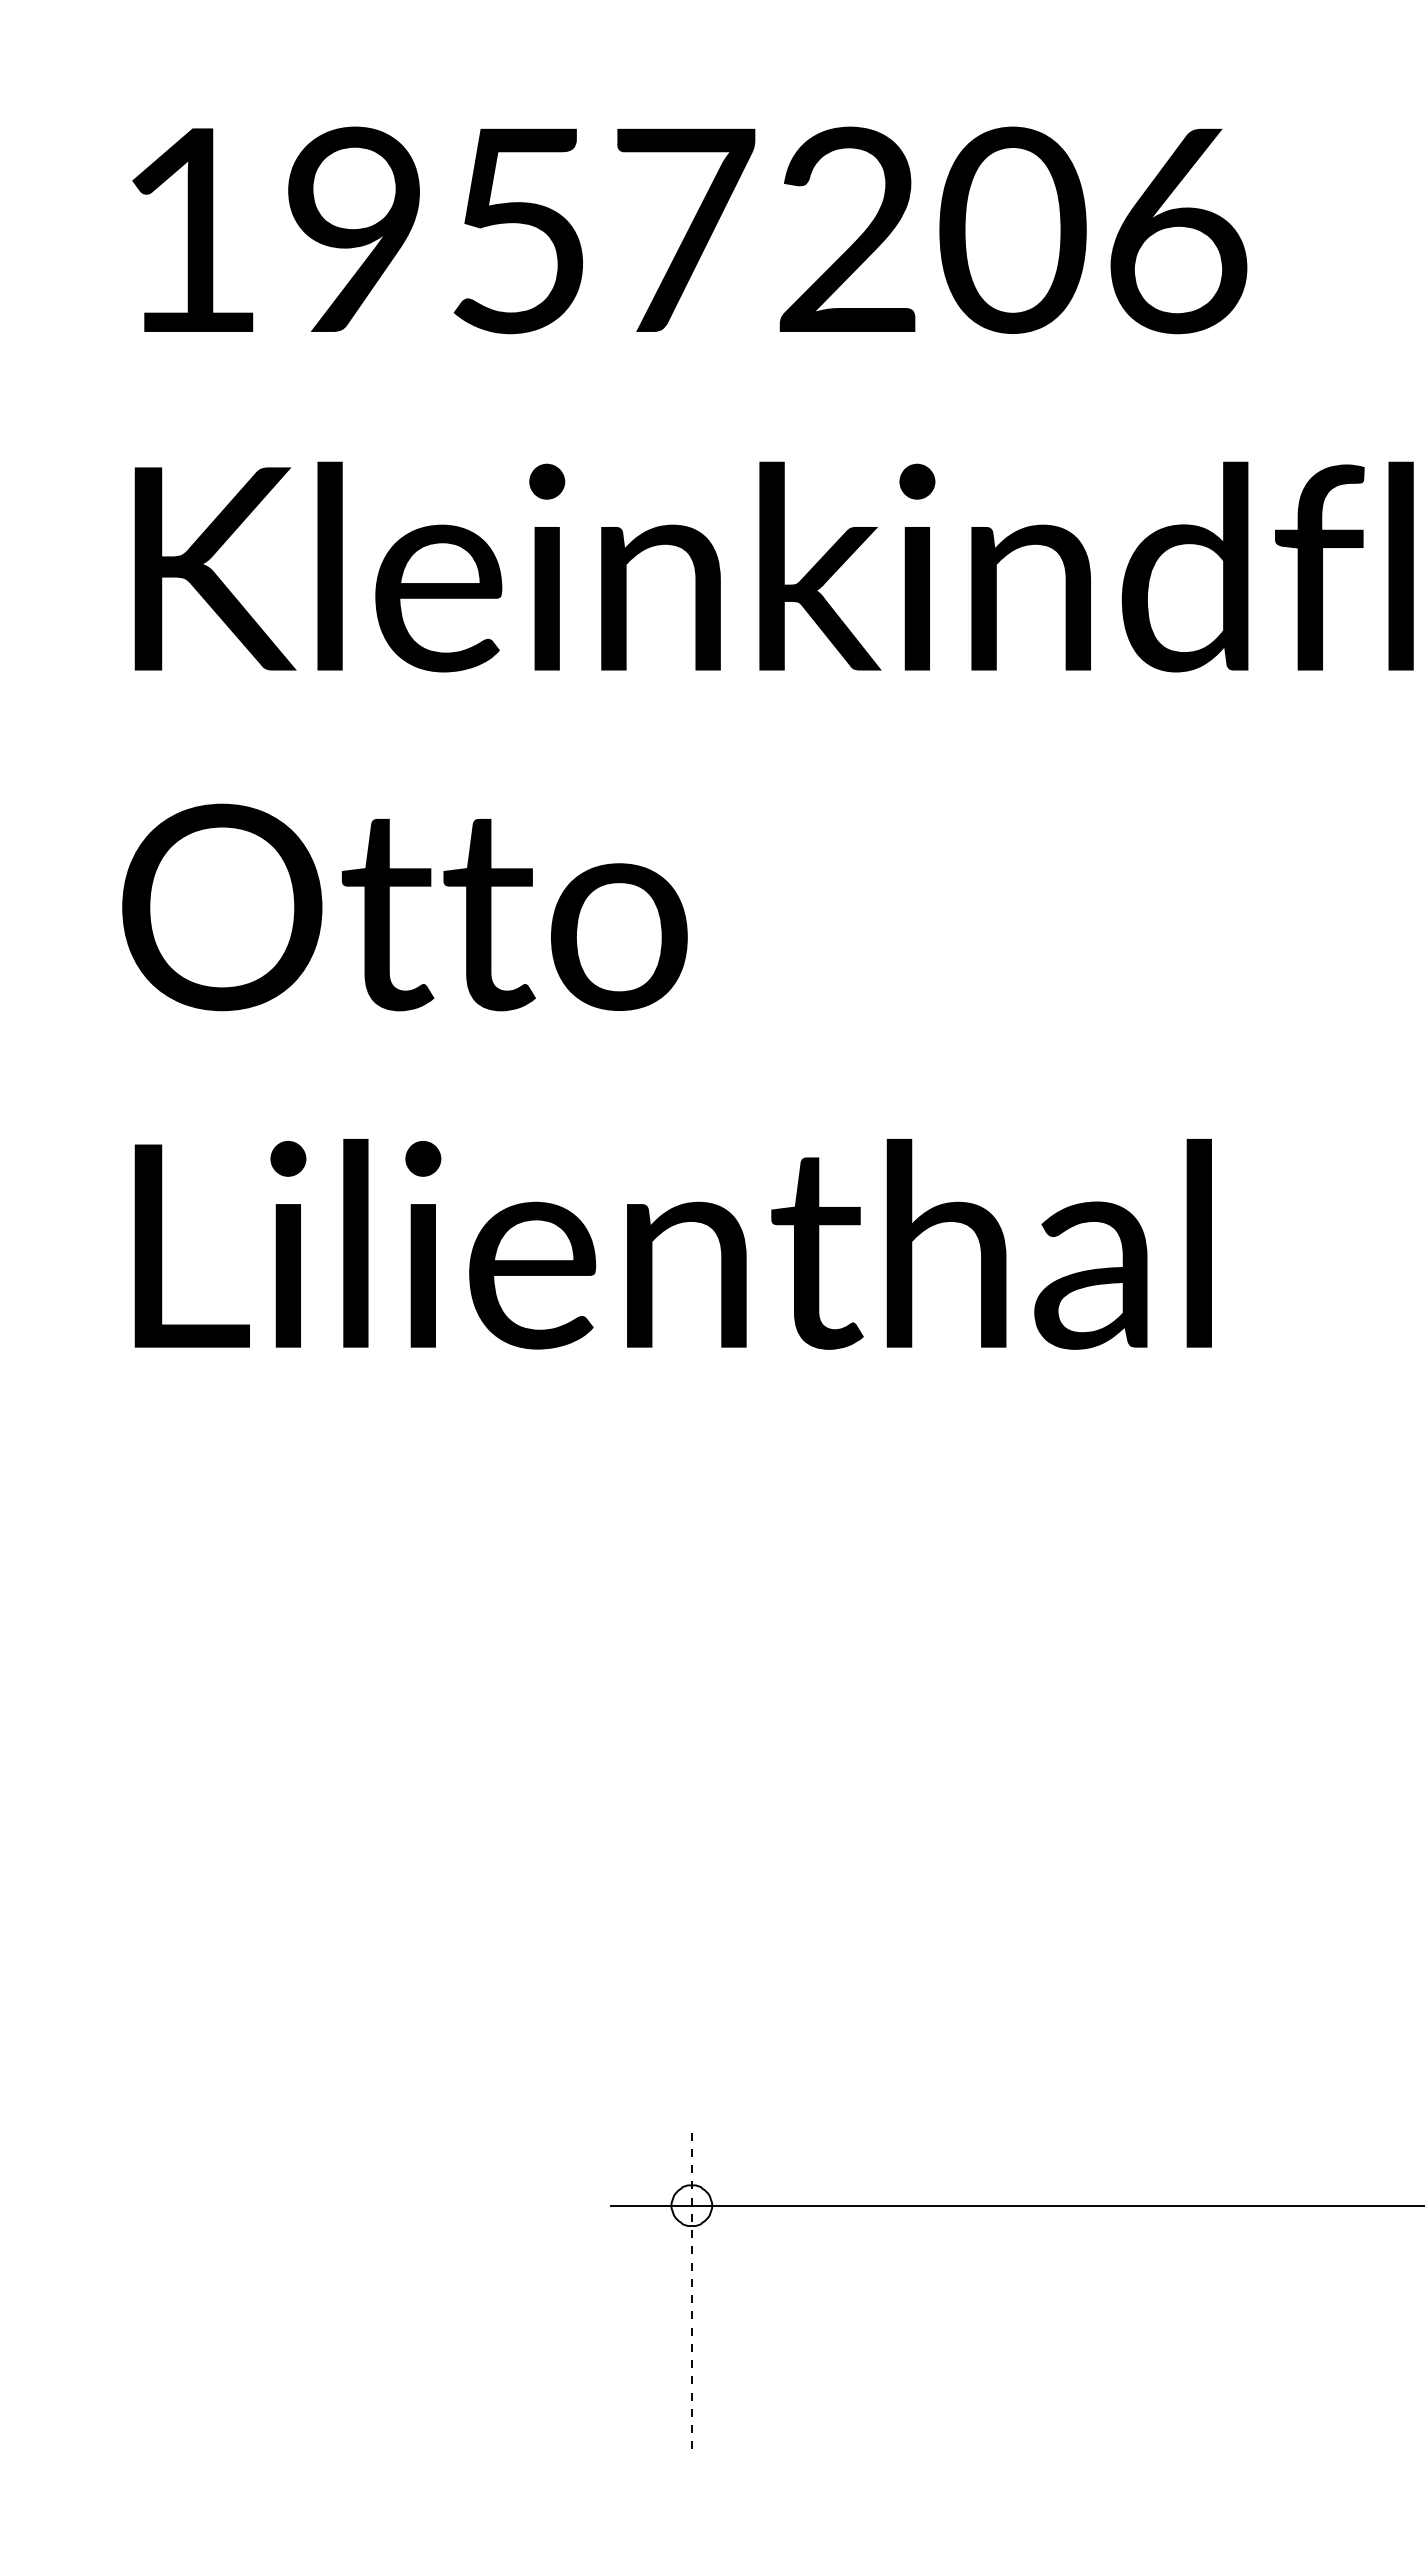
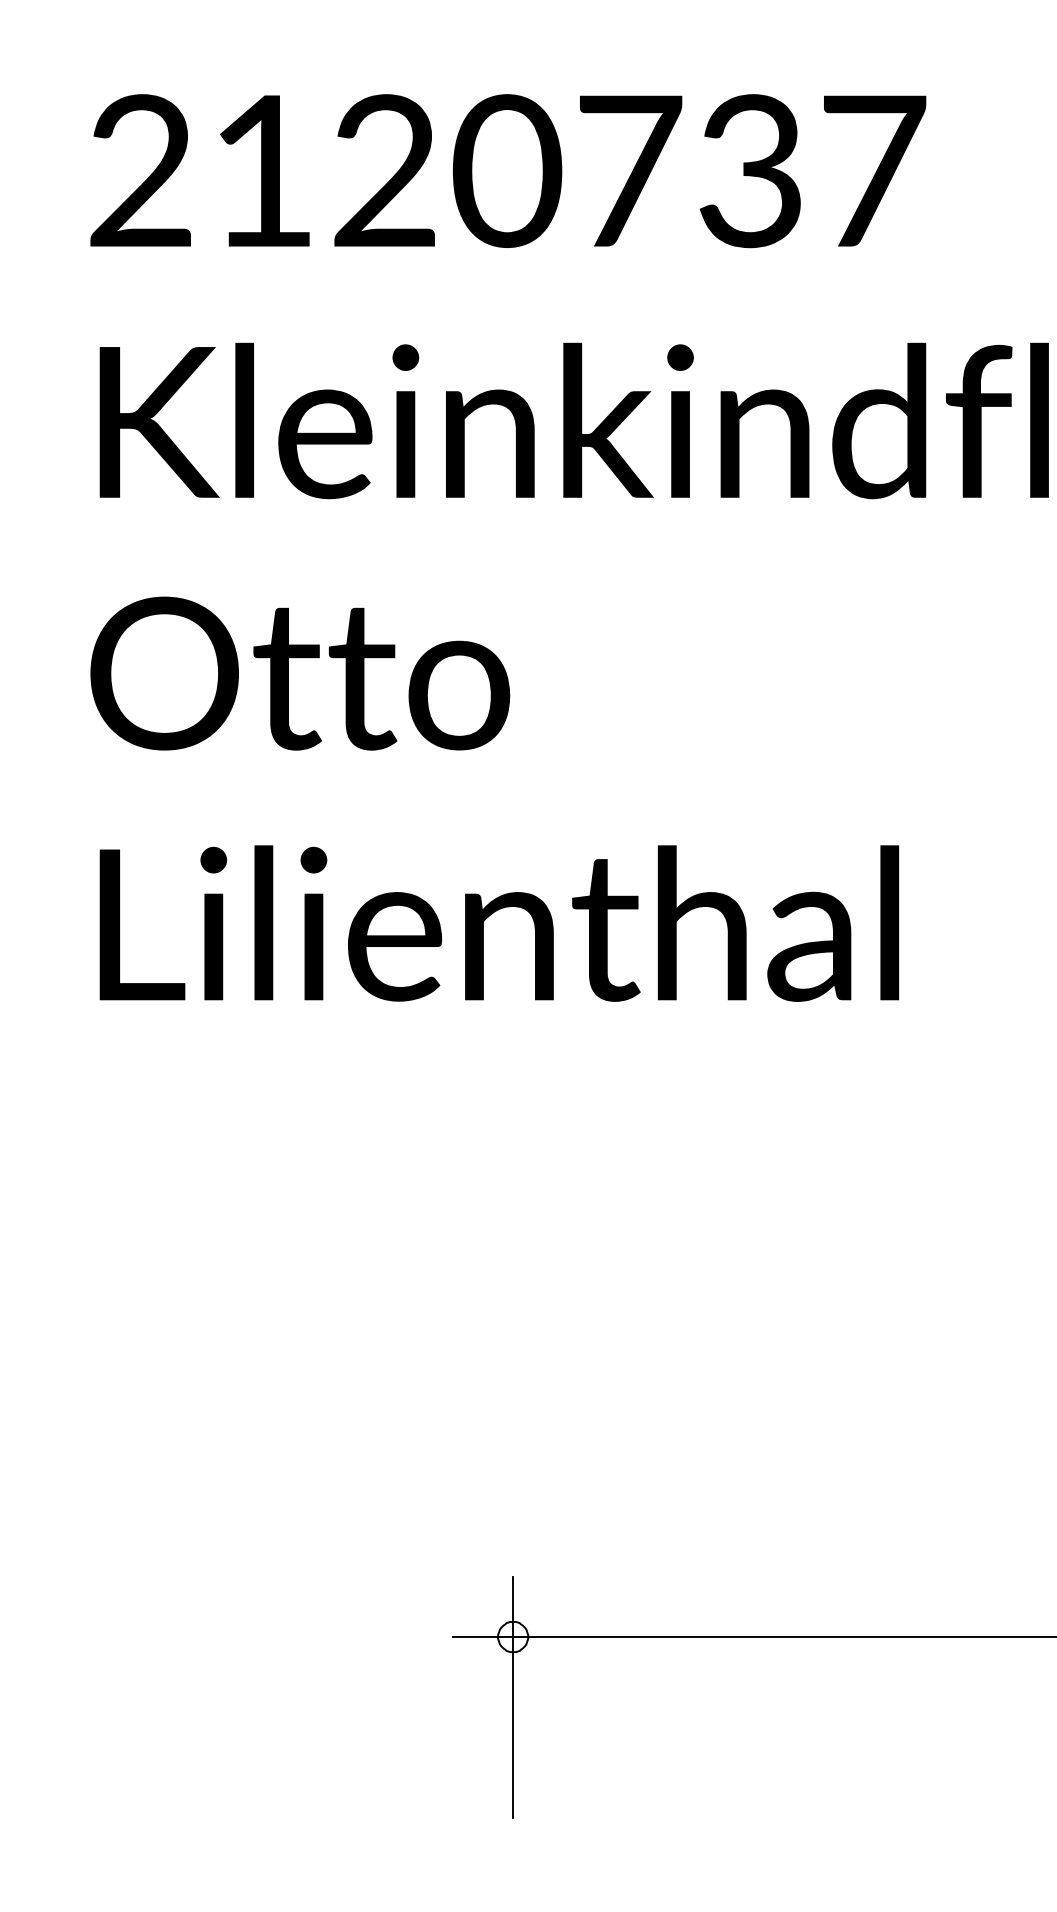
text: (685, 230) -> (508, 171), 1957206 -> 2120737
line: (691, 2286) -> (512, 1696), dashed -> solid

